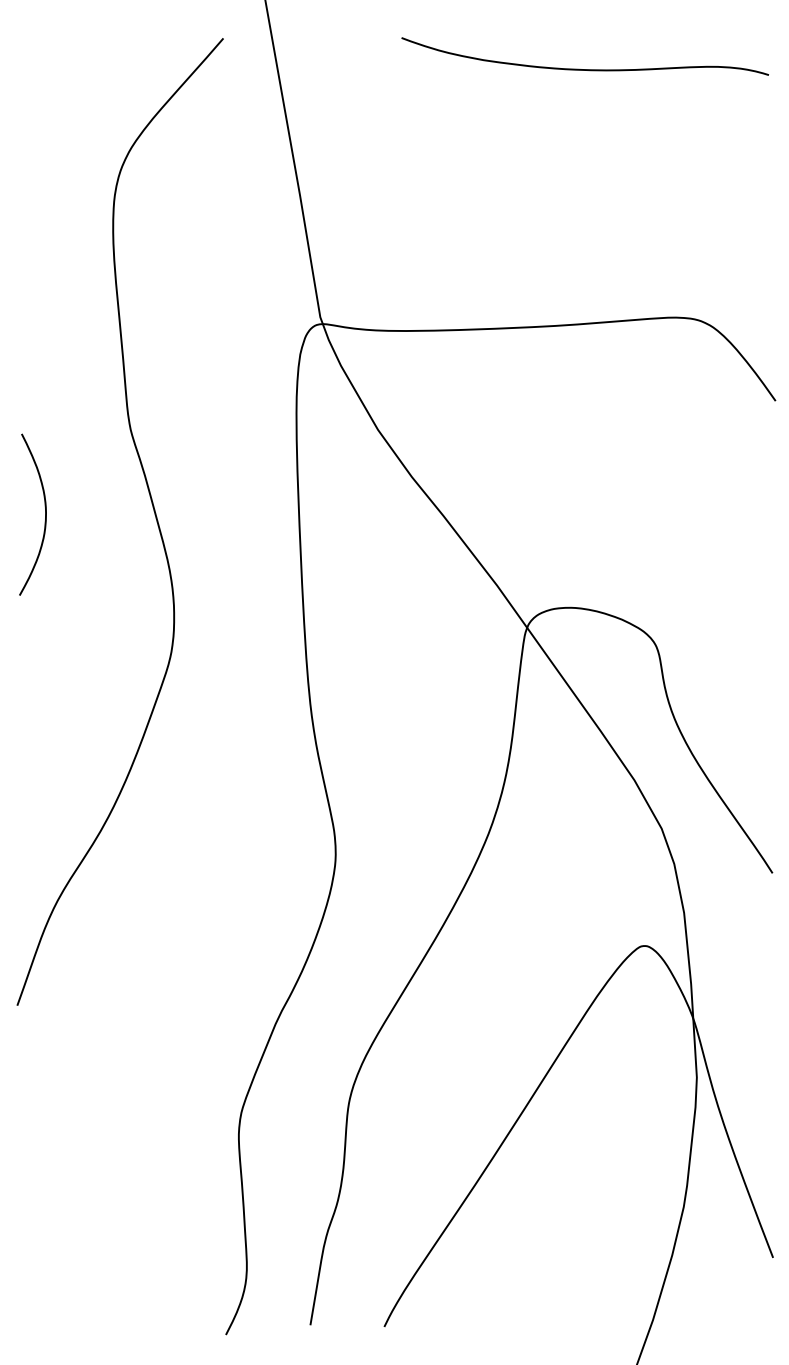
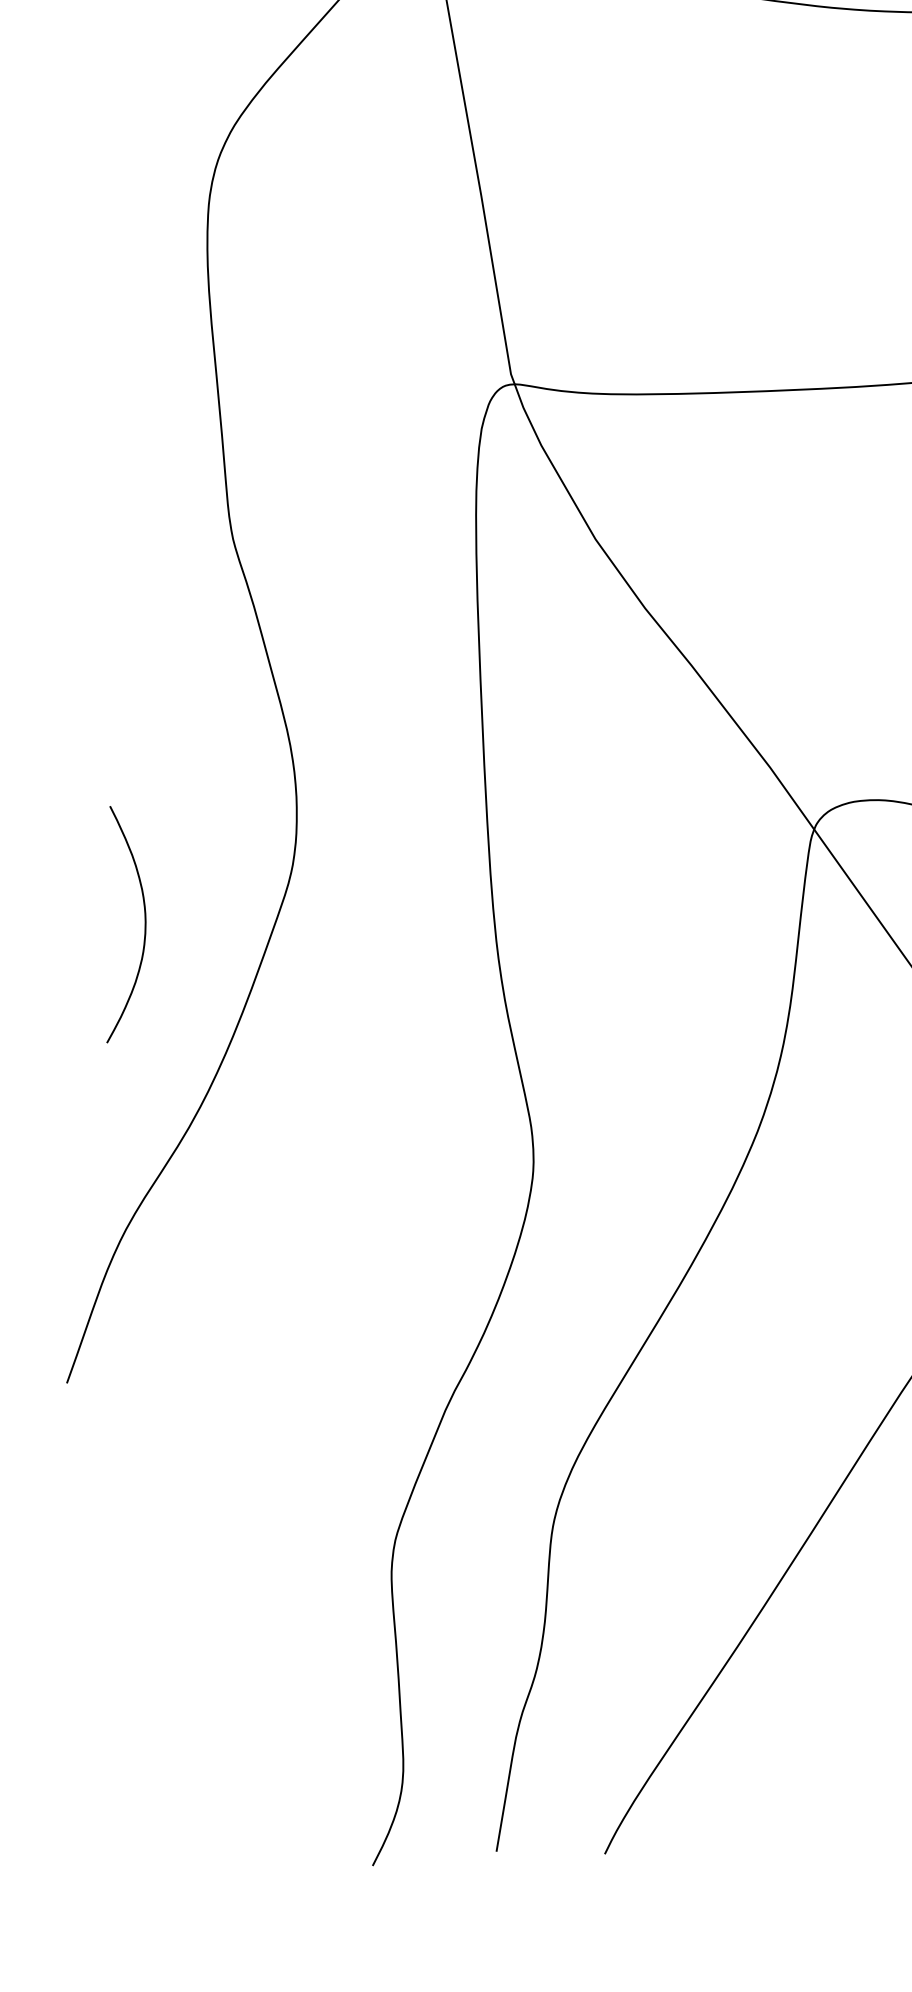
part: (45, 514) -> (144, 924), moved

